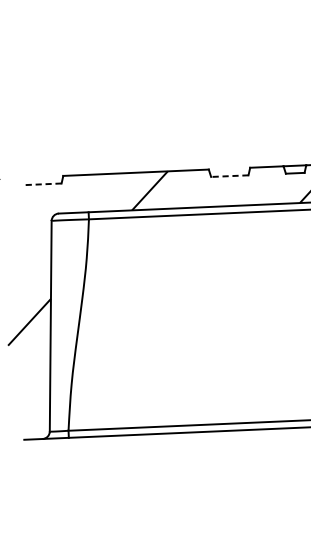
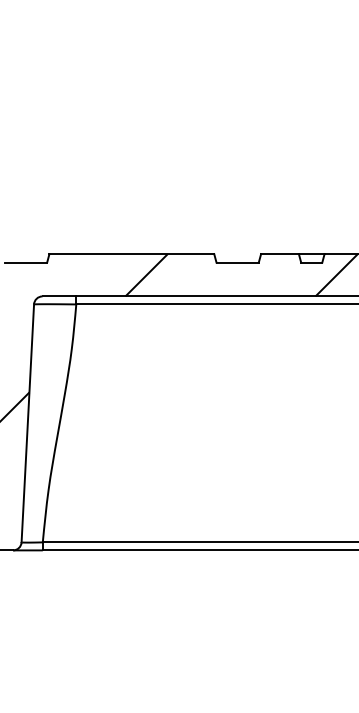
line: (229, 176) -> (237, 262), dashed -> solid
line: (42, 184) -> (25, 262), dashed -> solid

